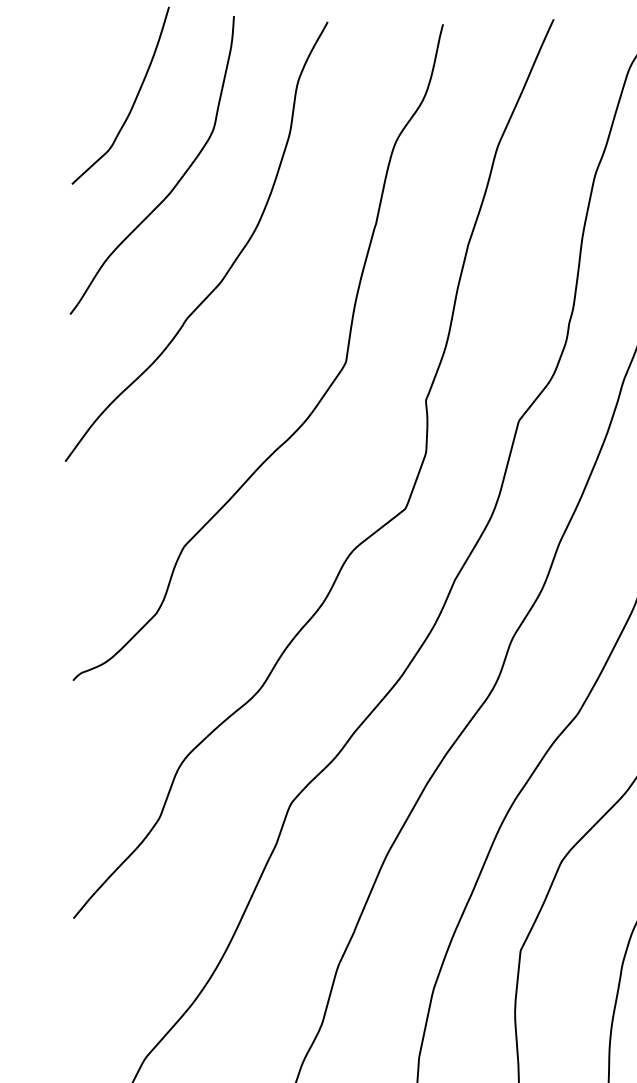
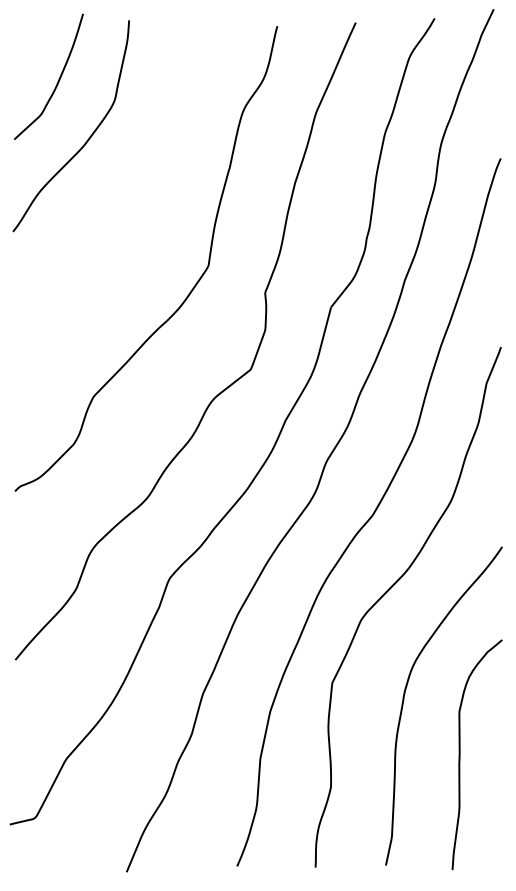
curve: (231, 263) -> (127, 195), removed

